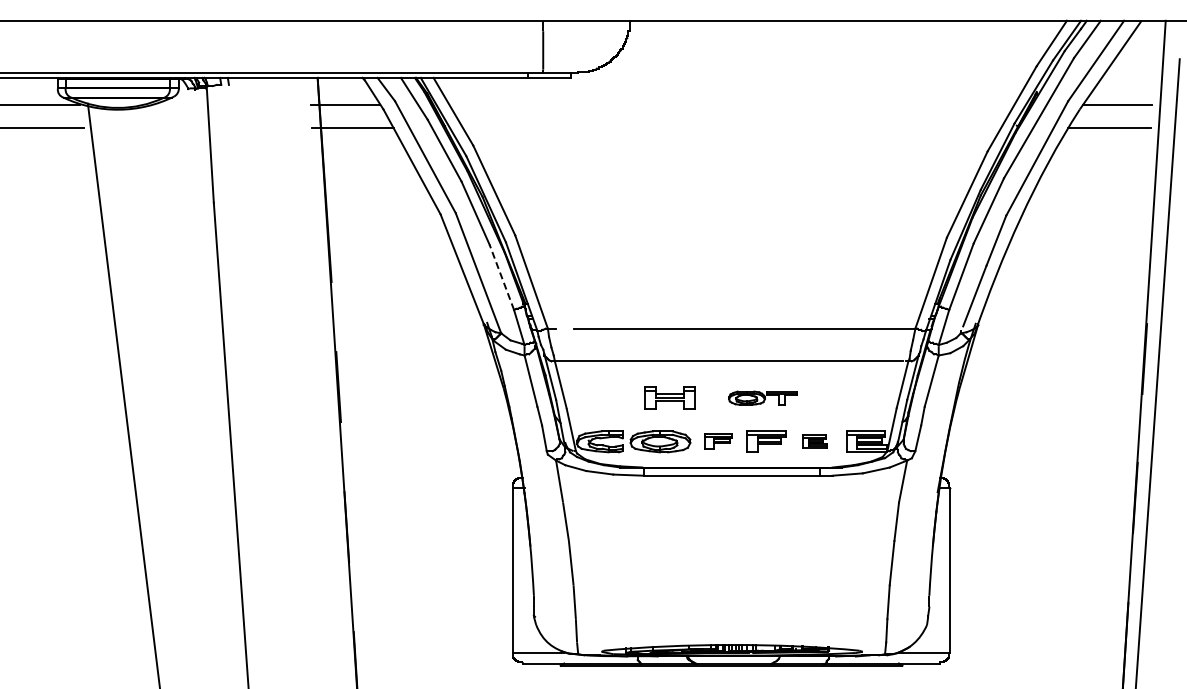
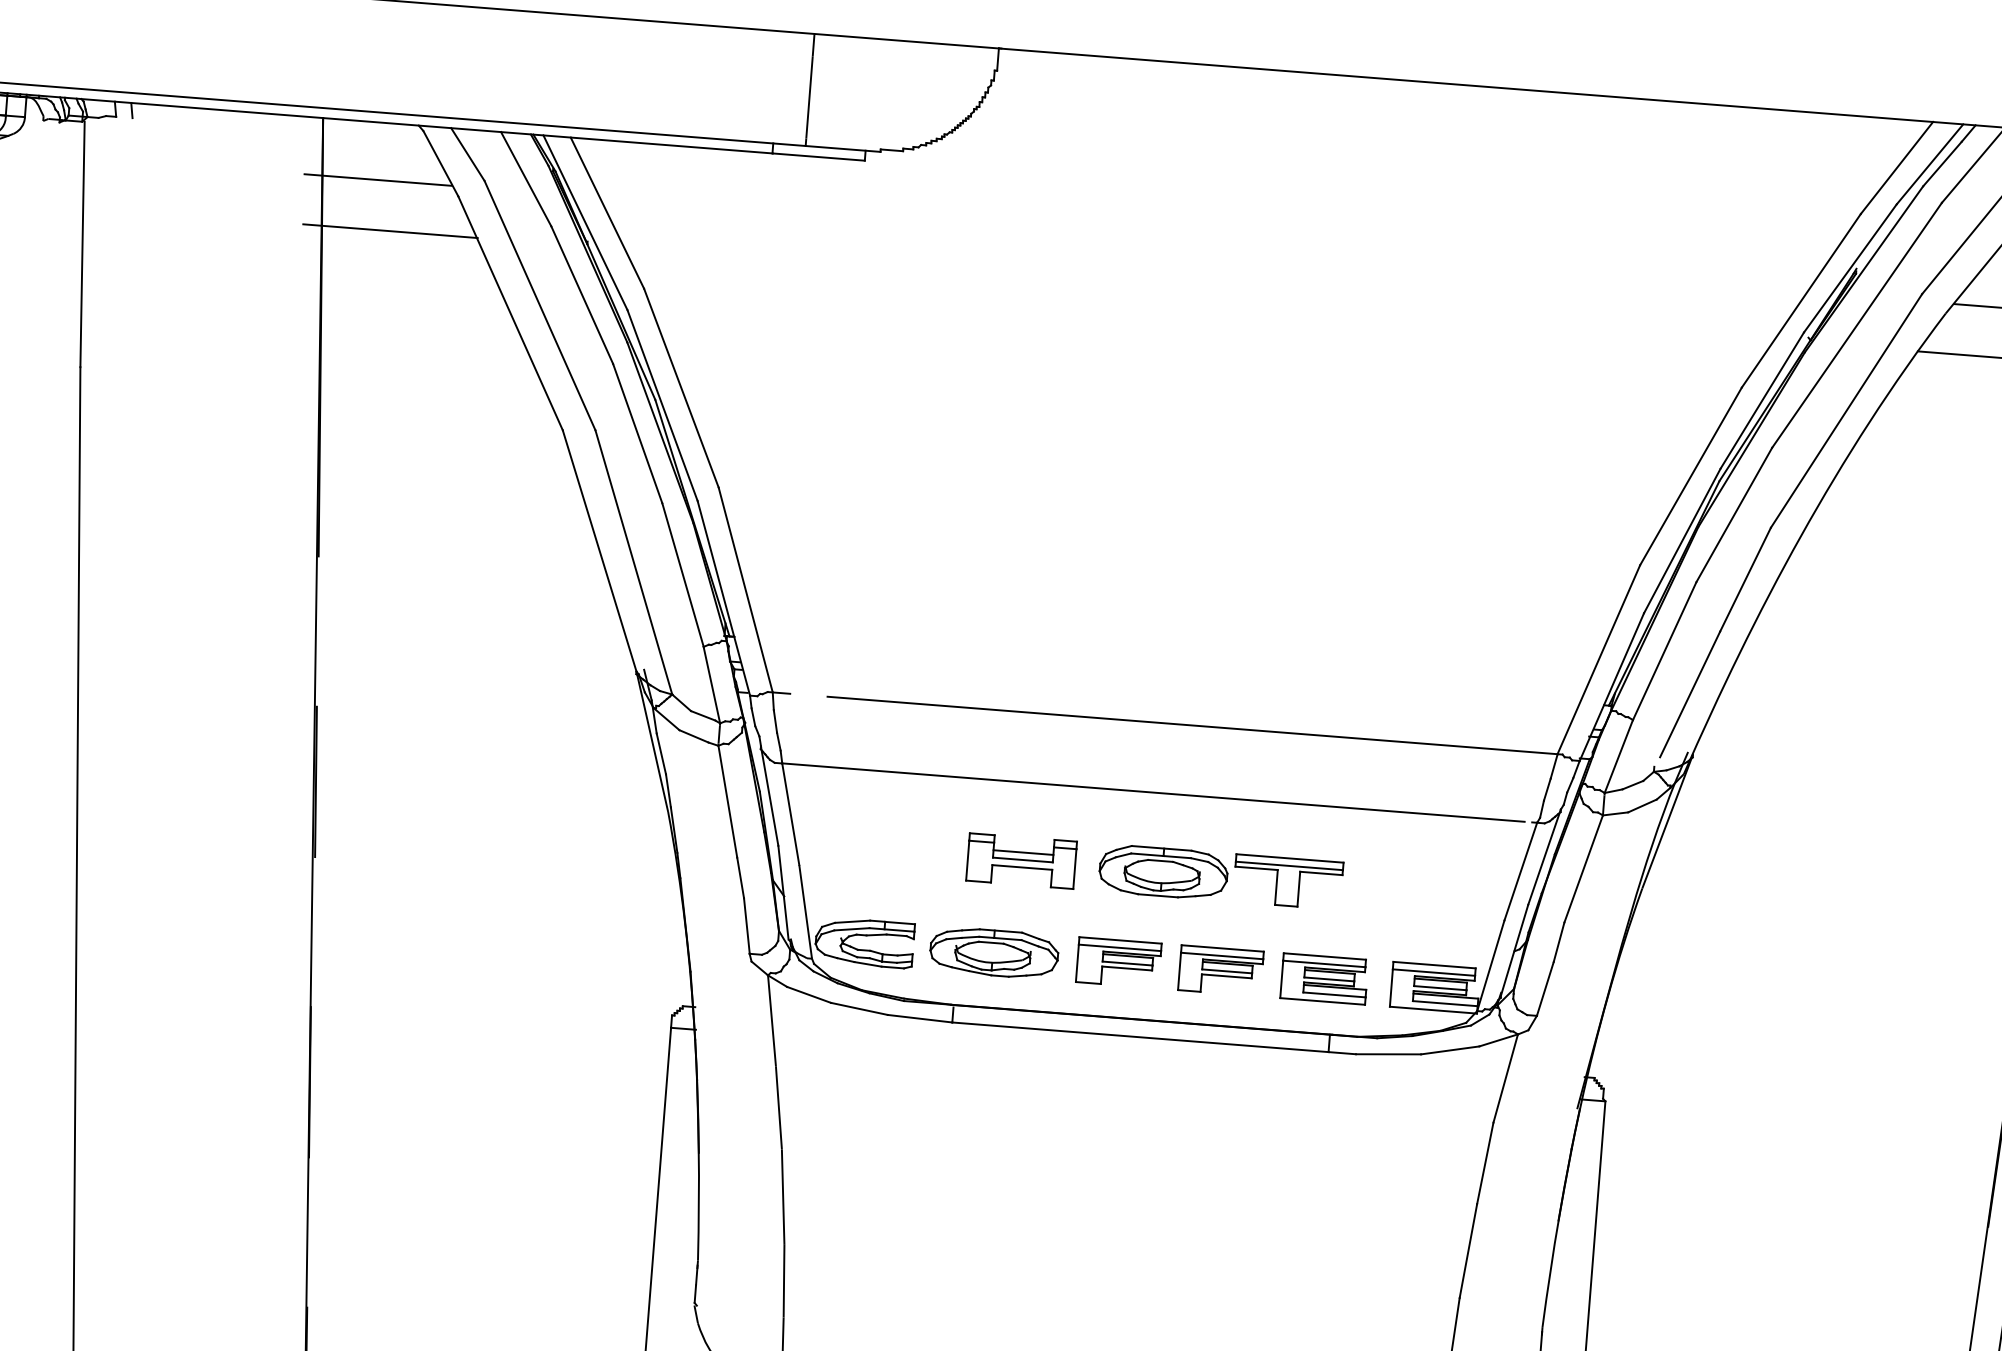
line: (501, 277) -> (682, 575), dashed -> solid
part: (762, 398) -> (1219, 877), size x1.67
part: (718, 441) -> (1118, 962), size x1.43
part: (814, 441) -> (1323, 978), size x1.67

